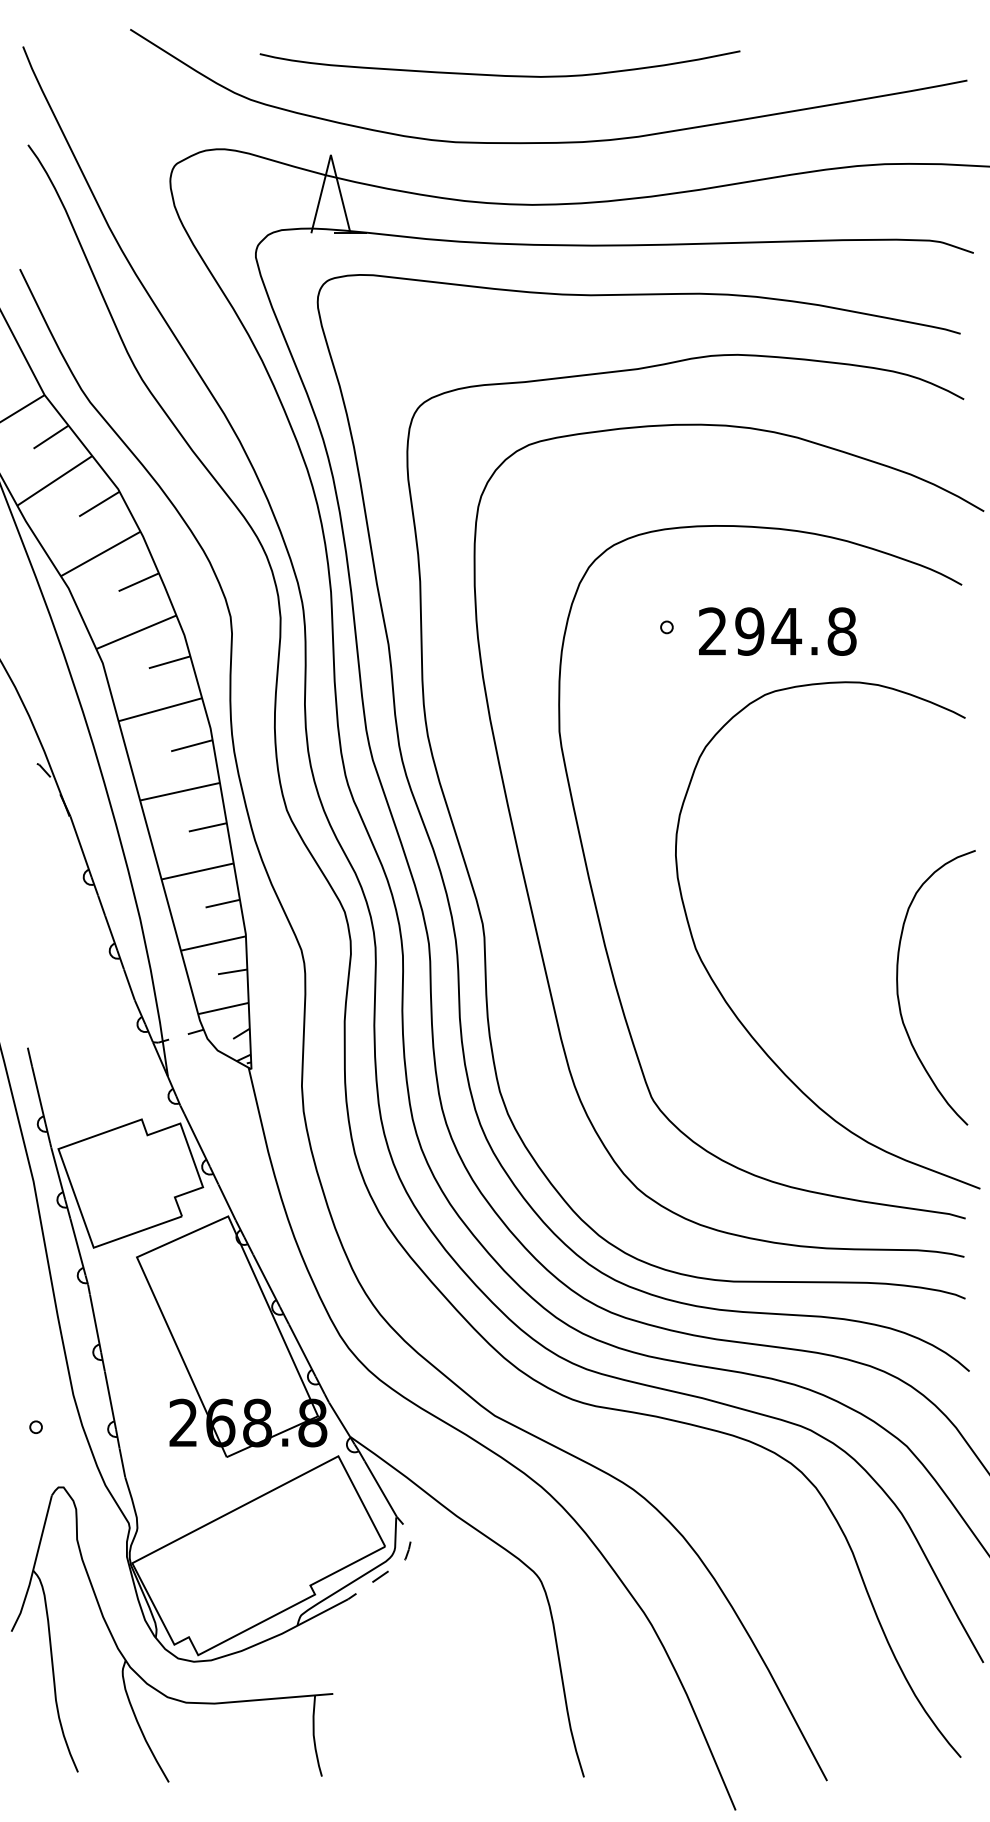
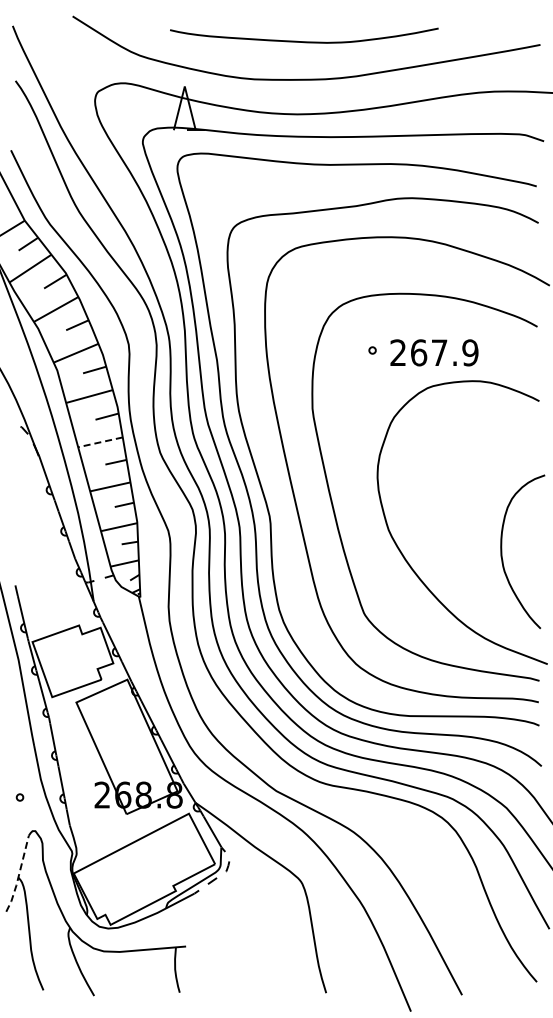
curve: (500, 74) -> (304, 41), moved
text: (795, 630) -> (444, 352), 294.8 -> 267.9
line: (180, 792) -> (100, 442), solid -> dashed
line: (35, 1566) -> (19, 875), solid -> dashed

